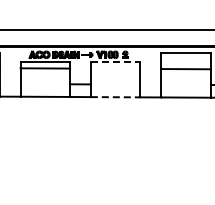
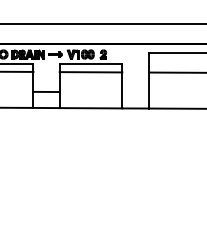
line: (115, 62) -> (90, 64), dashed -> solid
line: (115, 68) -> (90, 71), added
line: (115, 97) -> (90, 108), dashed -> solid

